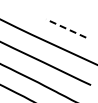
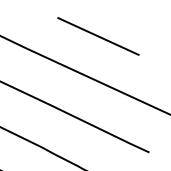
line: (65, 28) -> (97, 36), dashed -> solid

